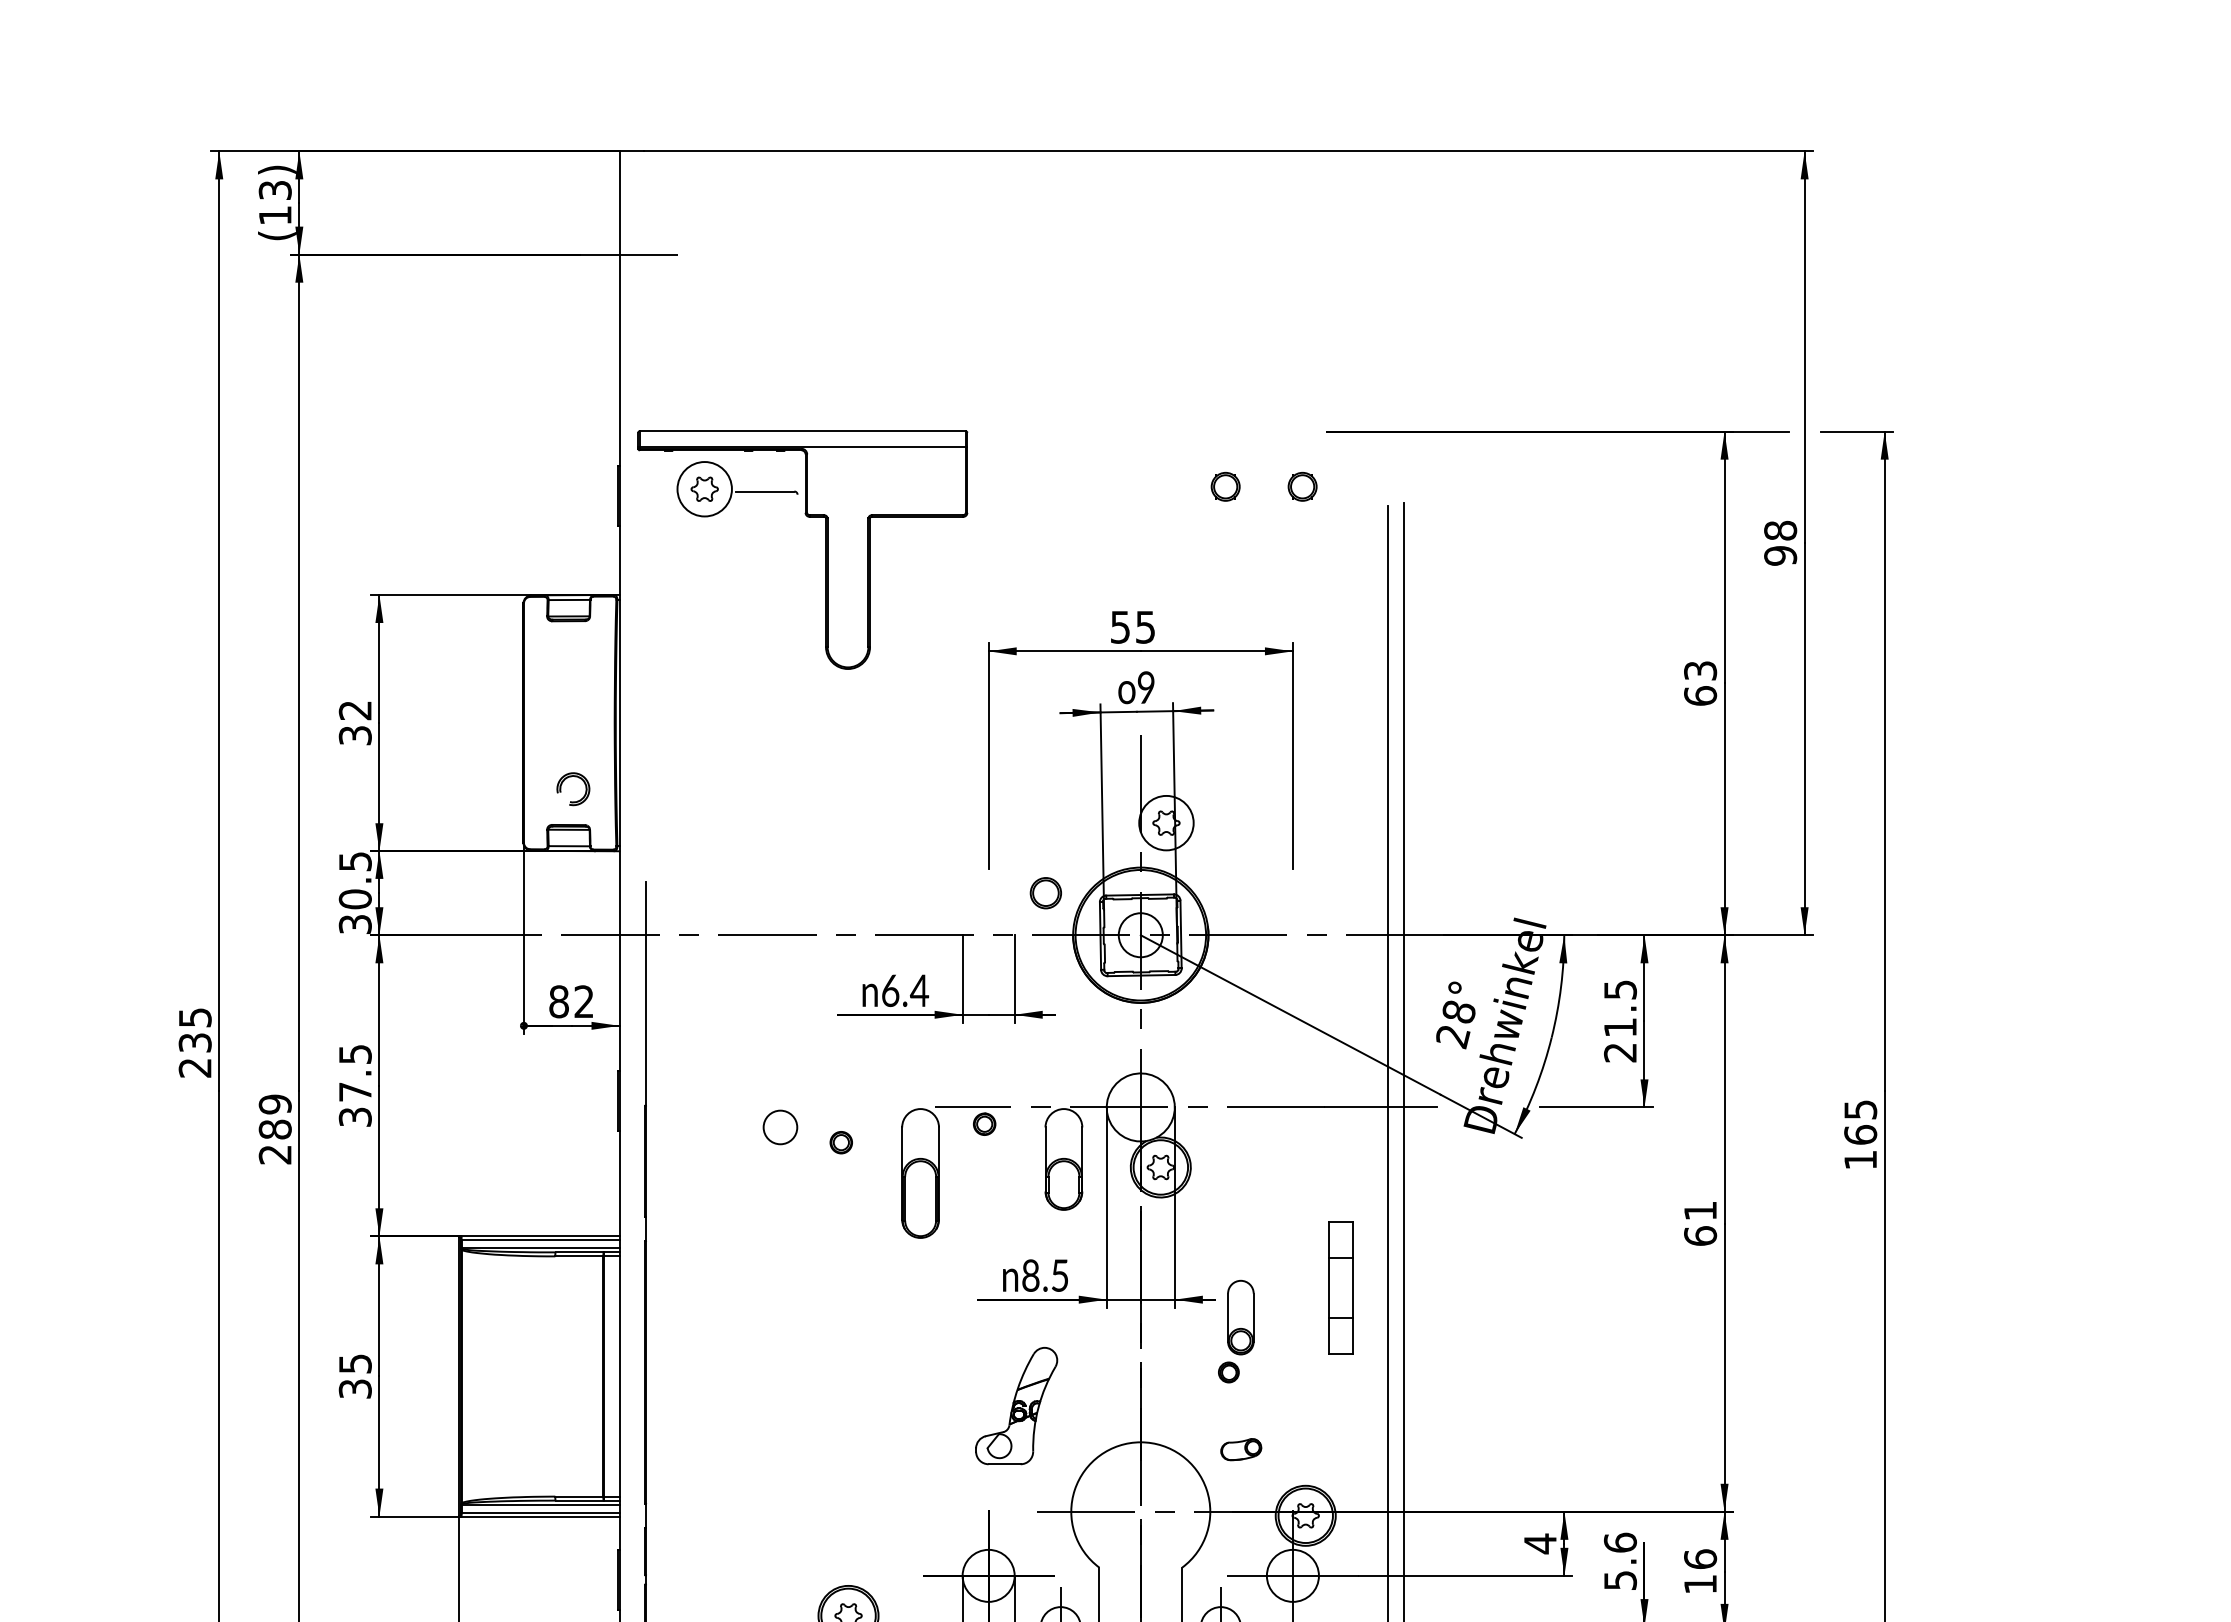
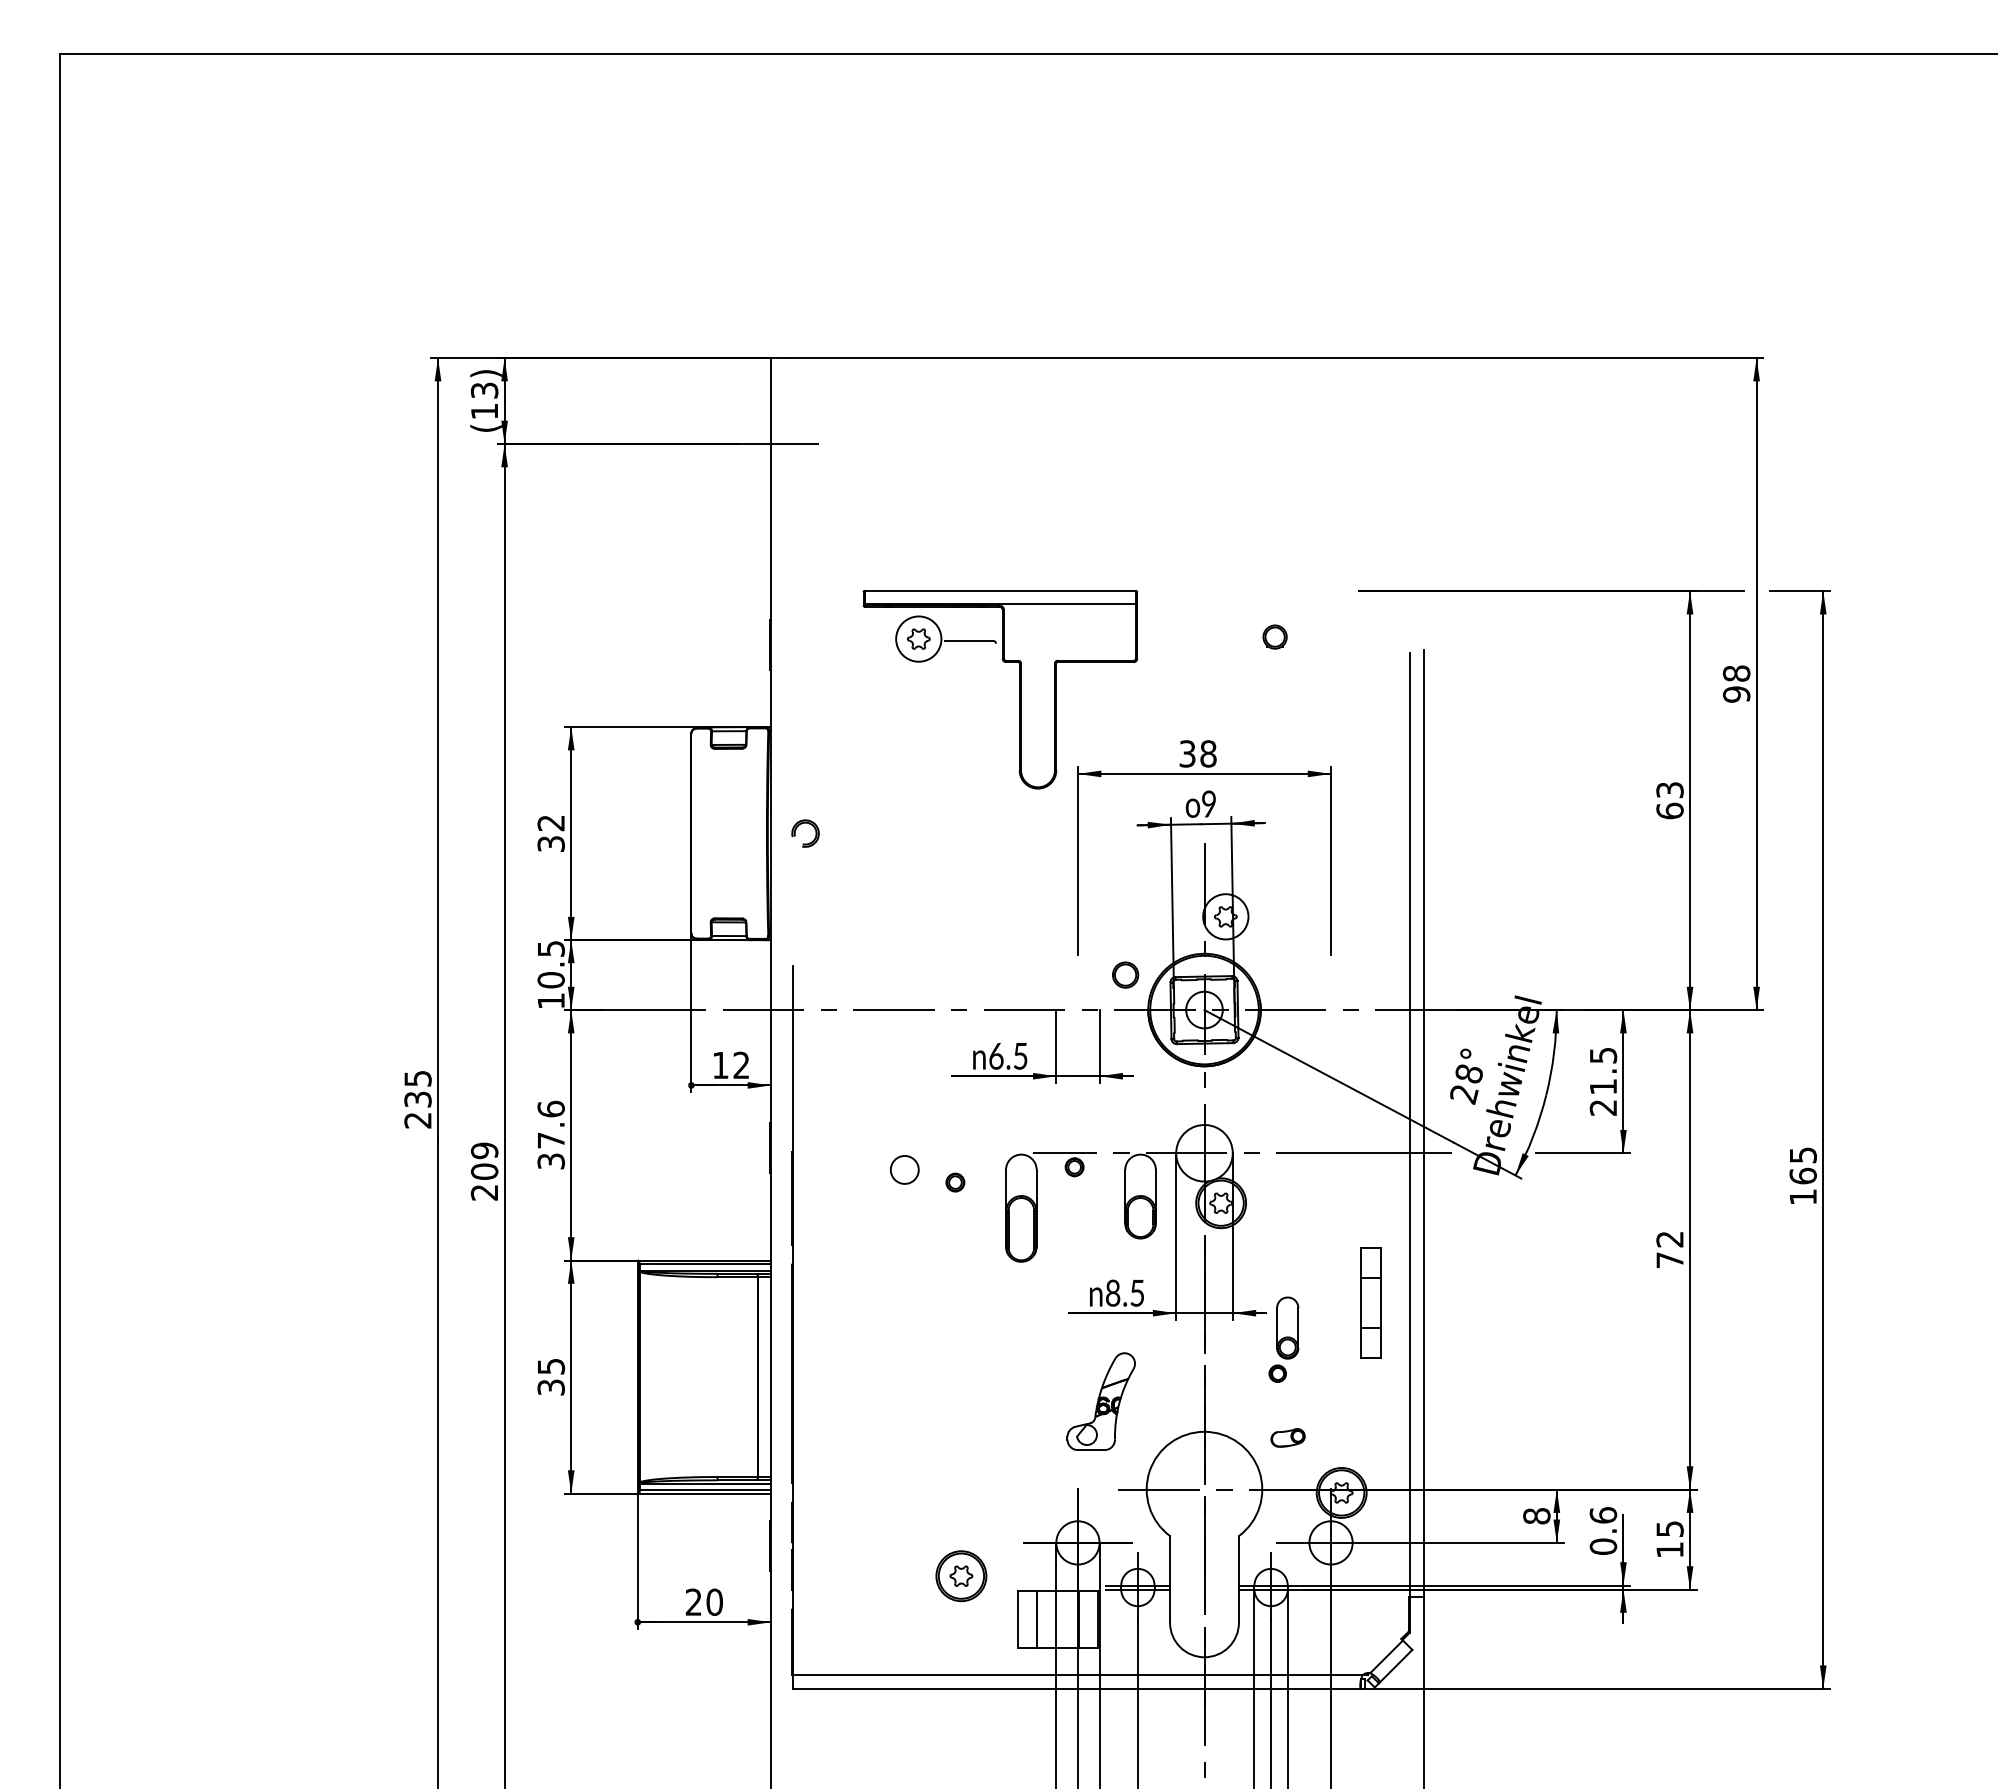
part: (1301, 486) -> (1338, 636), removed
part: (825, 549) -> (1019, 689), moved
text: (1133, 626) -> (1198, 753), 55 -> 38
part: (562, 785) -> (796, 830), moved
text: (354, 923) -> (550, 1000), 30.5 -> 10.5
text: (919, 991) -> (1020, 1056), 6.4 -> 6.5
text: (558, 1001) -> (720, 1065), 82 -> 12
text: (354, 1053) -> (550, 1108), 37.5 -> 37.6
text: (275, 1129) -> (484, 1171), 289 -> 209
text: (1699, 1224) -> (1669, 1250), 61 -> 72
text: (1539, 1544) -> (1536, 1516), 4 -> 8
text: (1699, 1558) -> (1669, 1528), 16 -> 15
text: (1620, 1580) -> (1603, 1546), 5.6 -> 0.6

